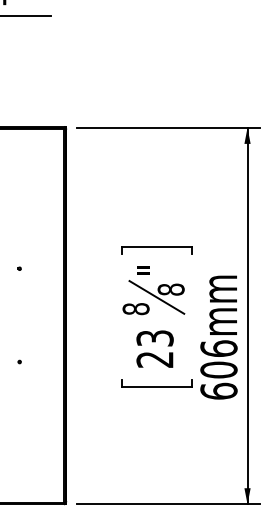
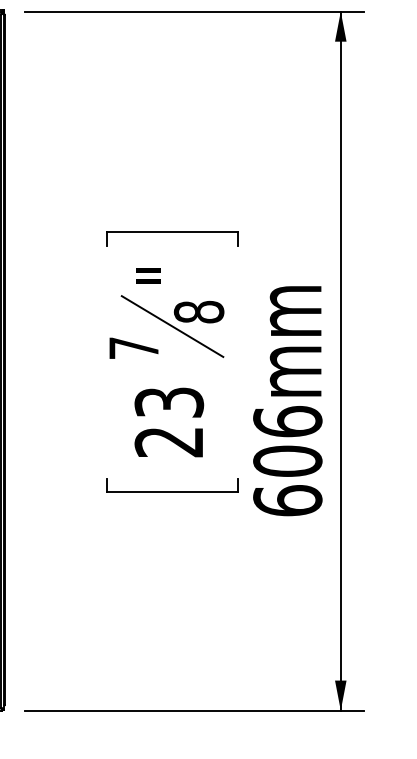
text: (135, 309) -> (132, 348), 8 -> 7

